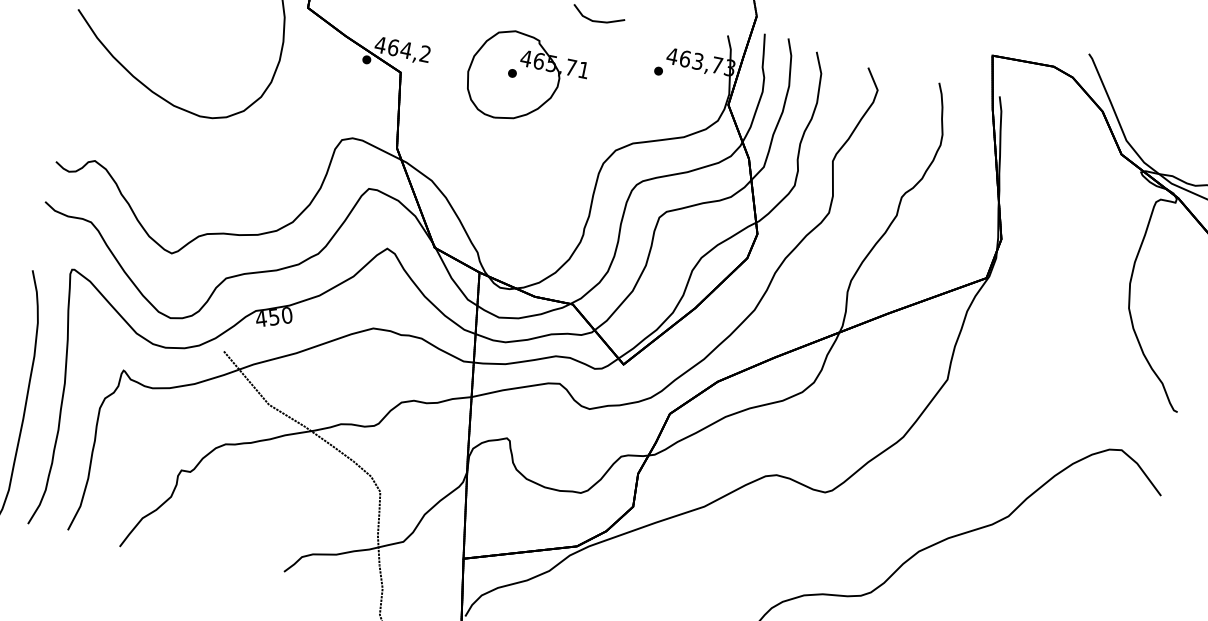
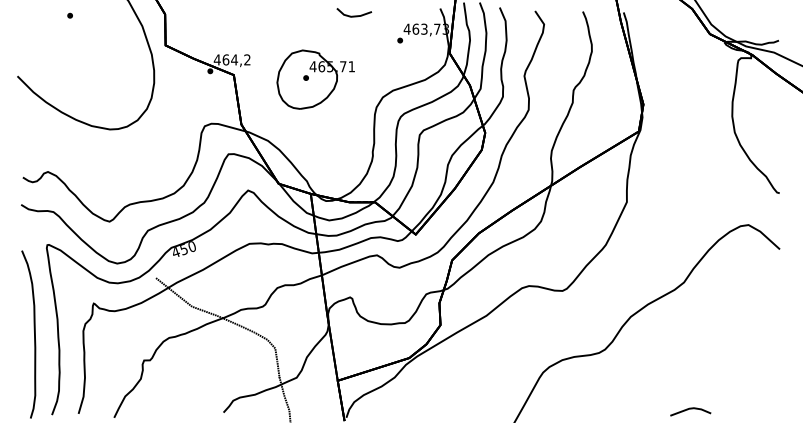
part: (525, 78) -> (315, 79), moved

